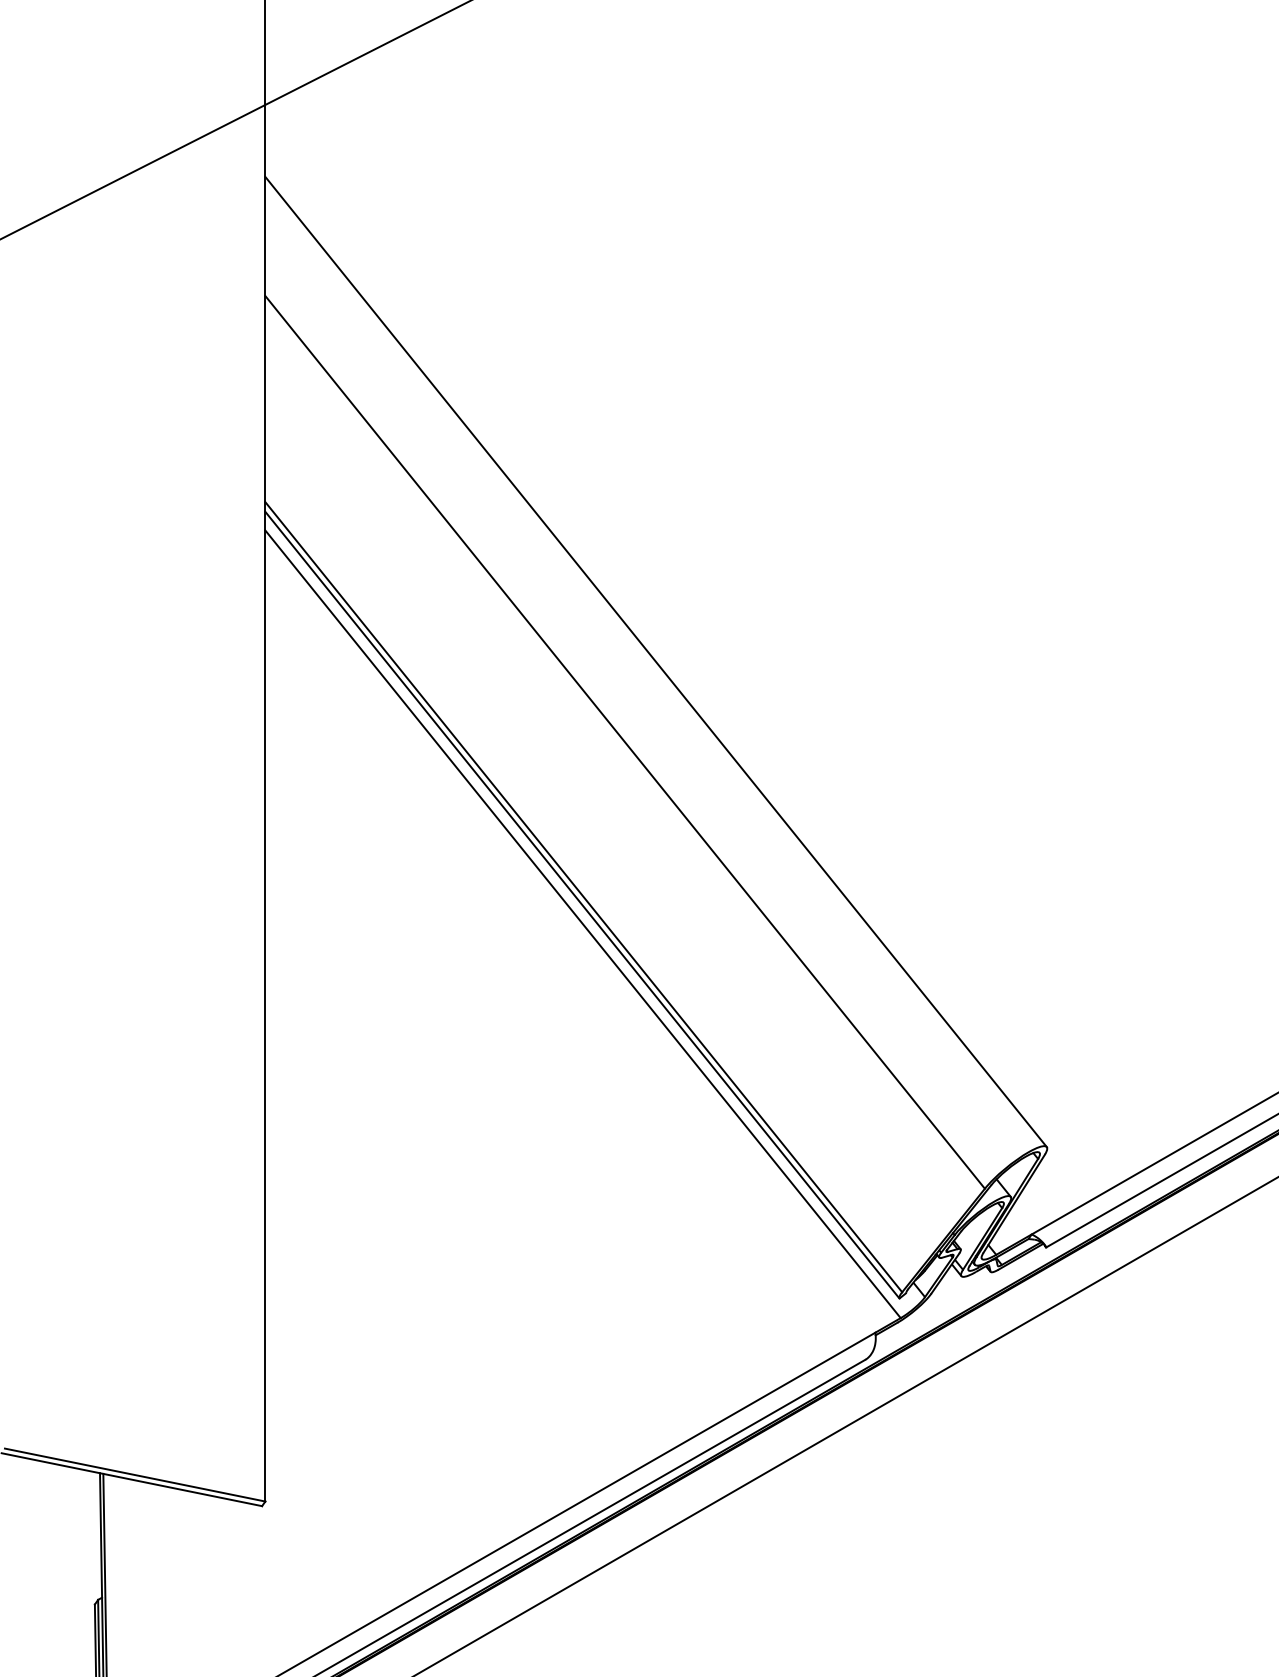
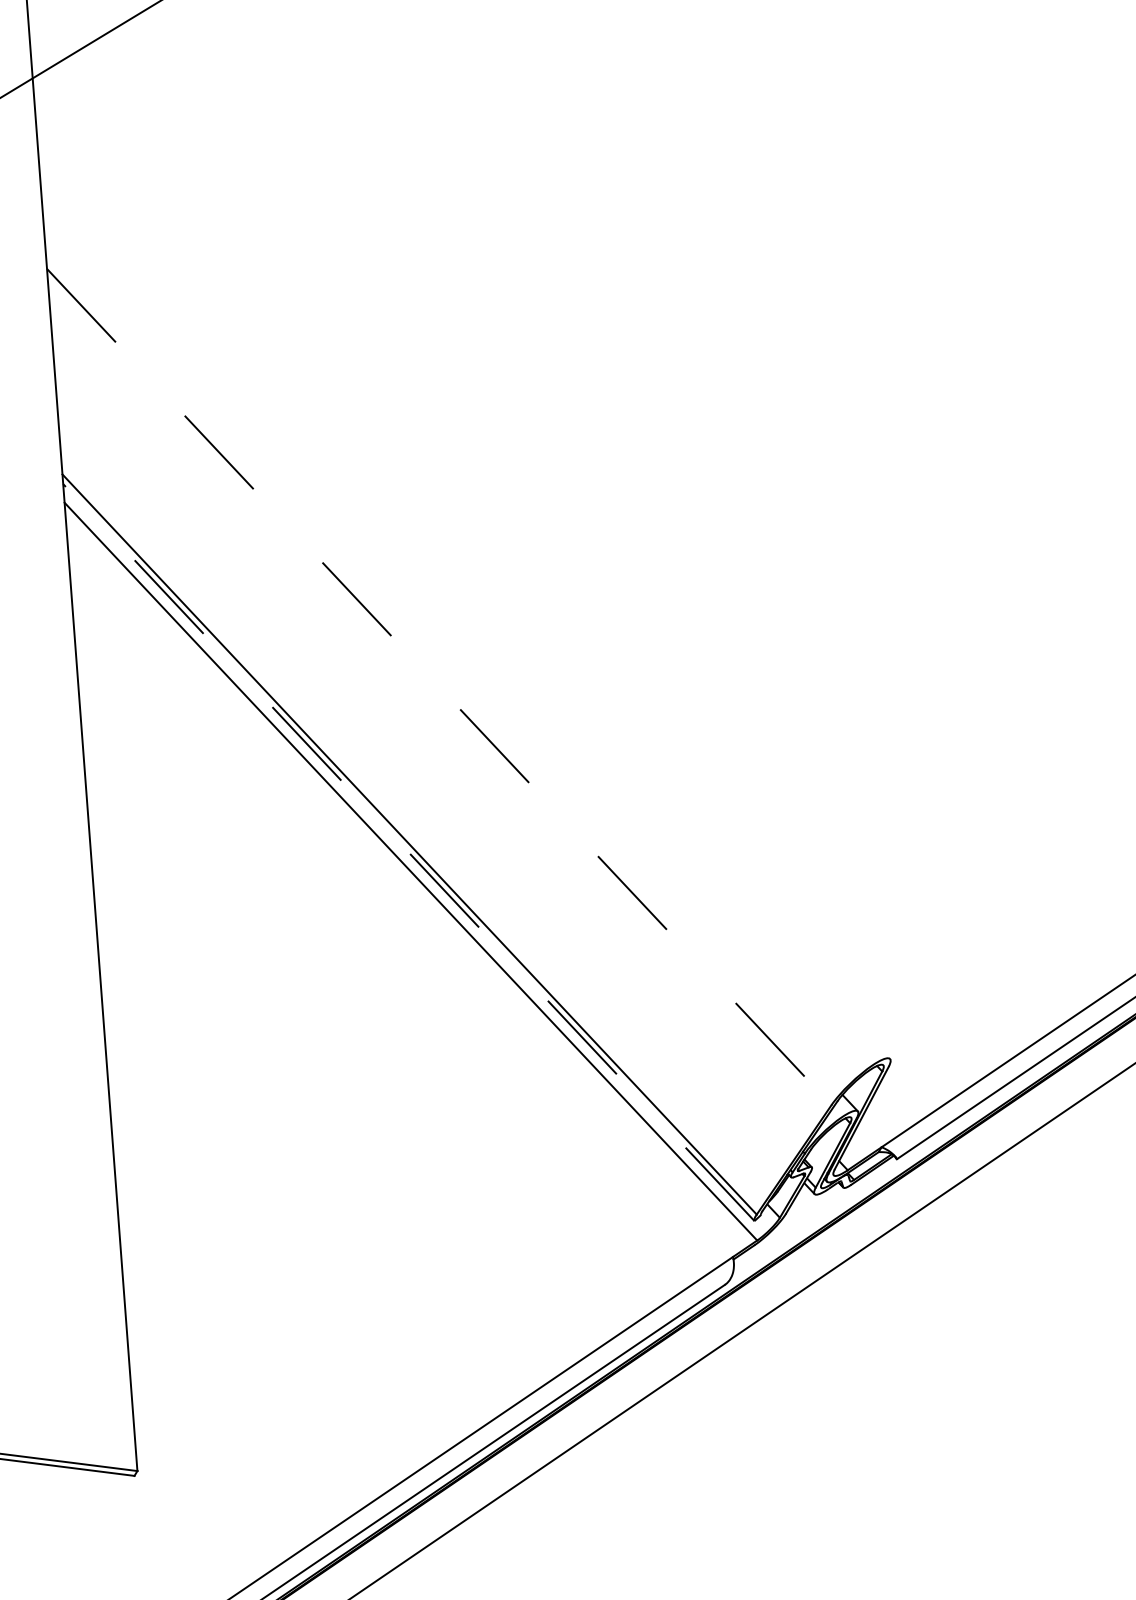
line: (655, 661) -> (463, 604), removed
line: (625, 742) -> (439, 687), solid -> dashed
line: (582, 904) -> (408, 851), solid -> dashed

